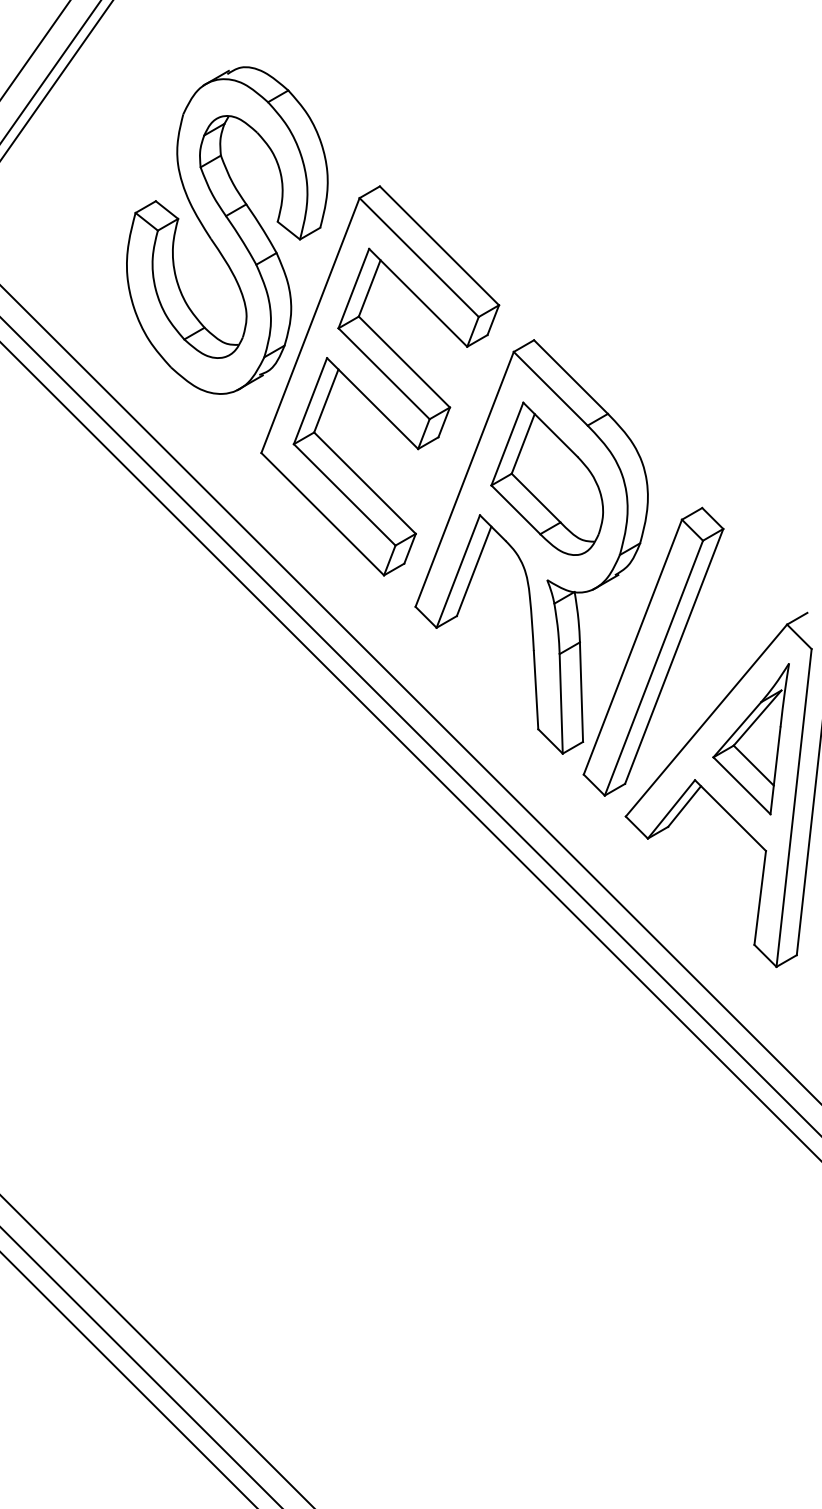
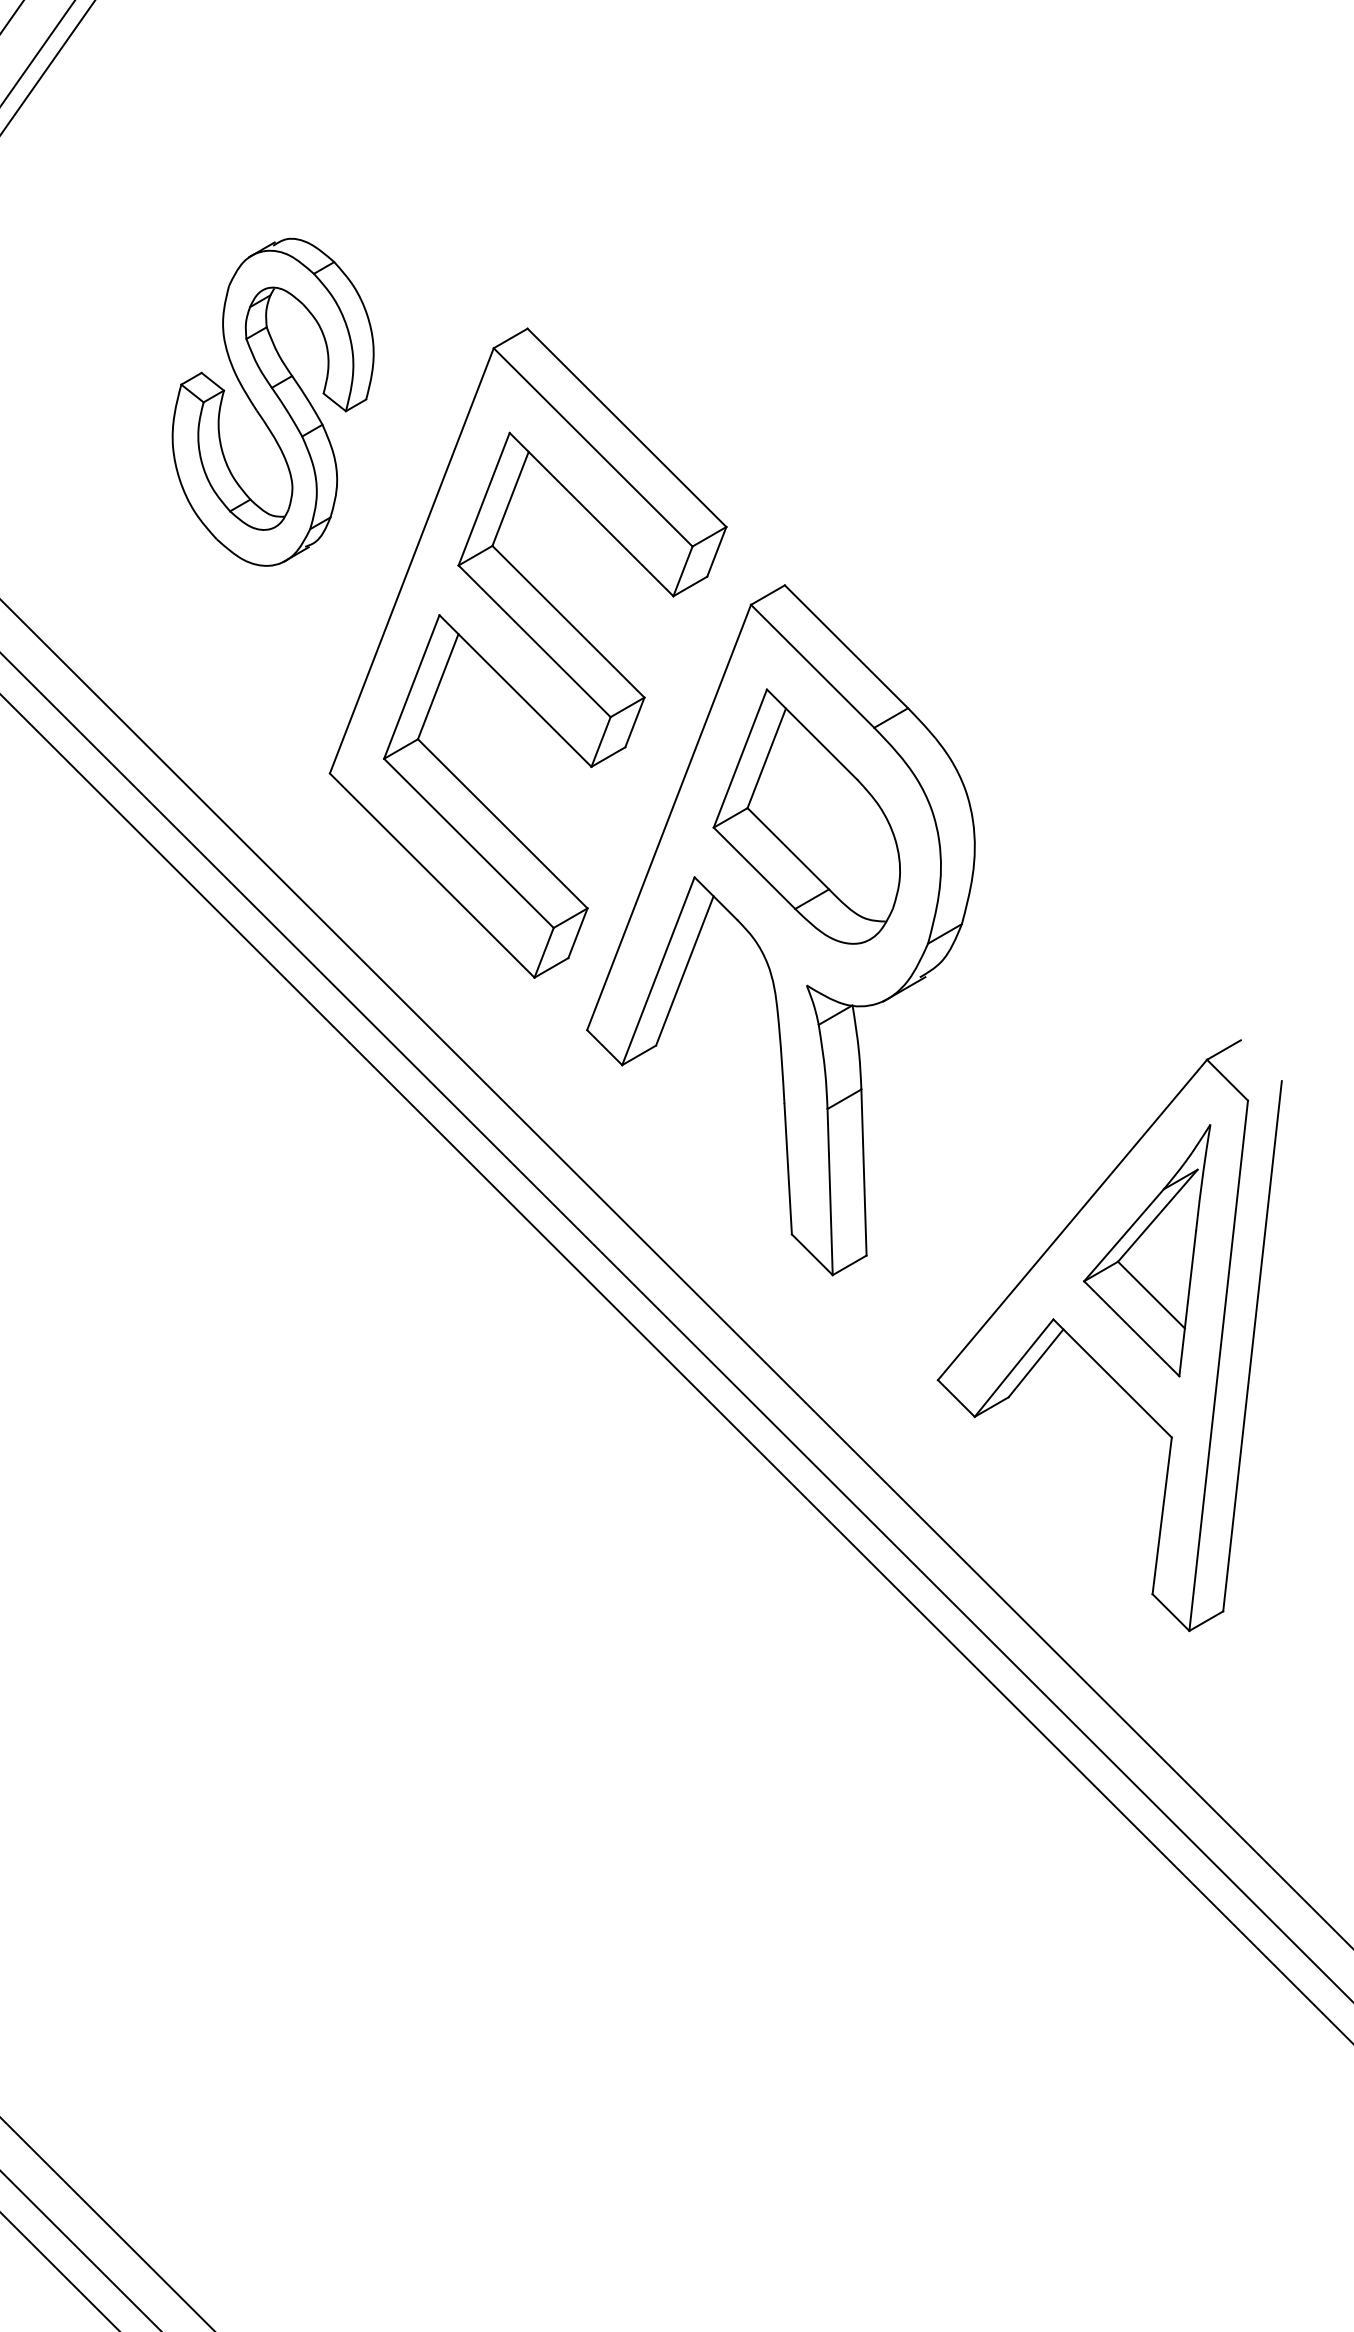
part: (227, 230) -> (273, 402), size x0.6
part: (653, 651) -> (984, 1104), removed

